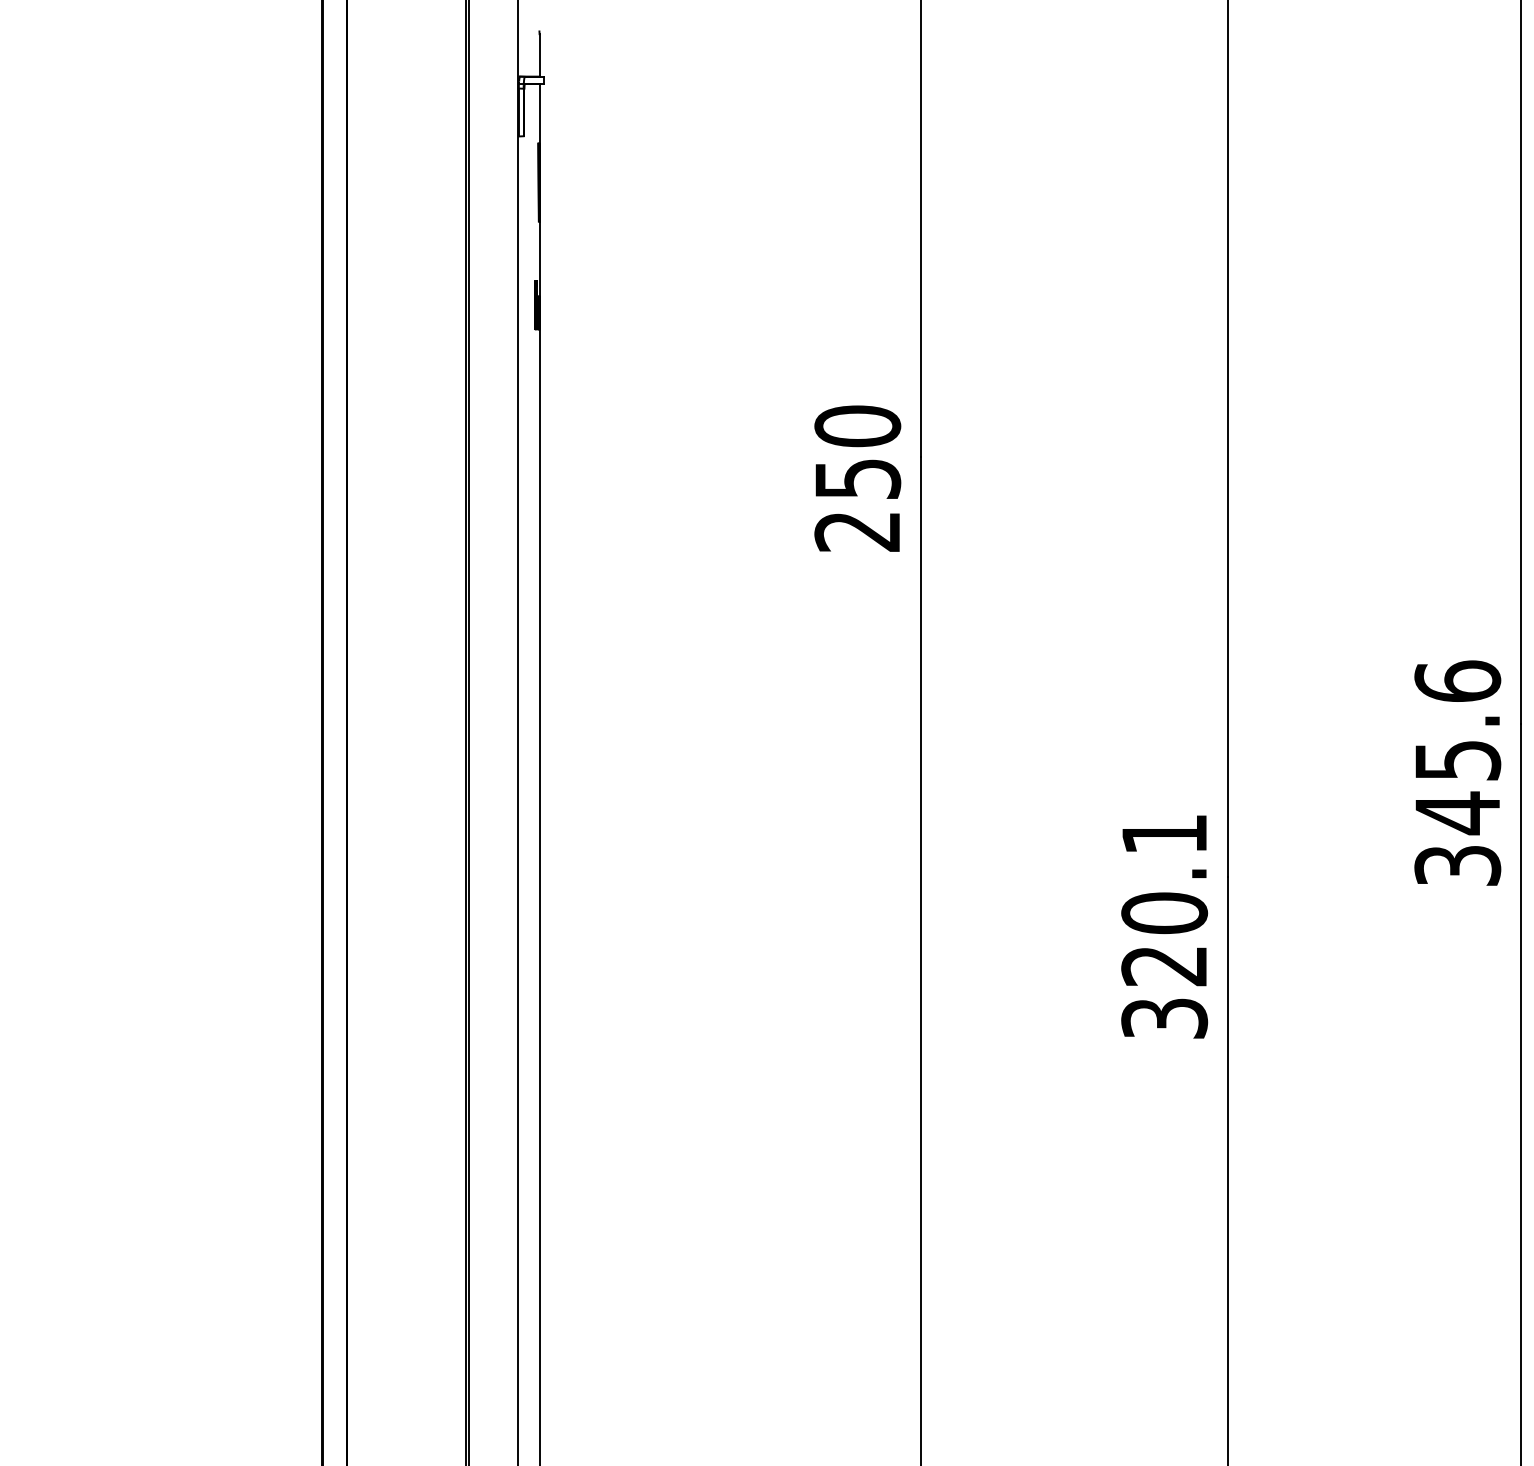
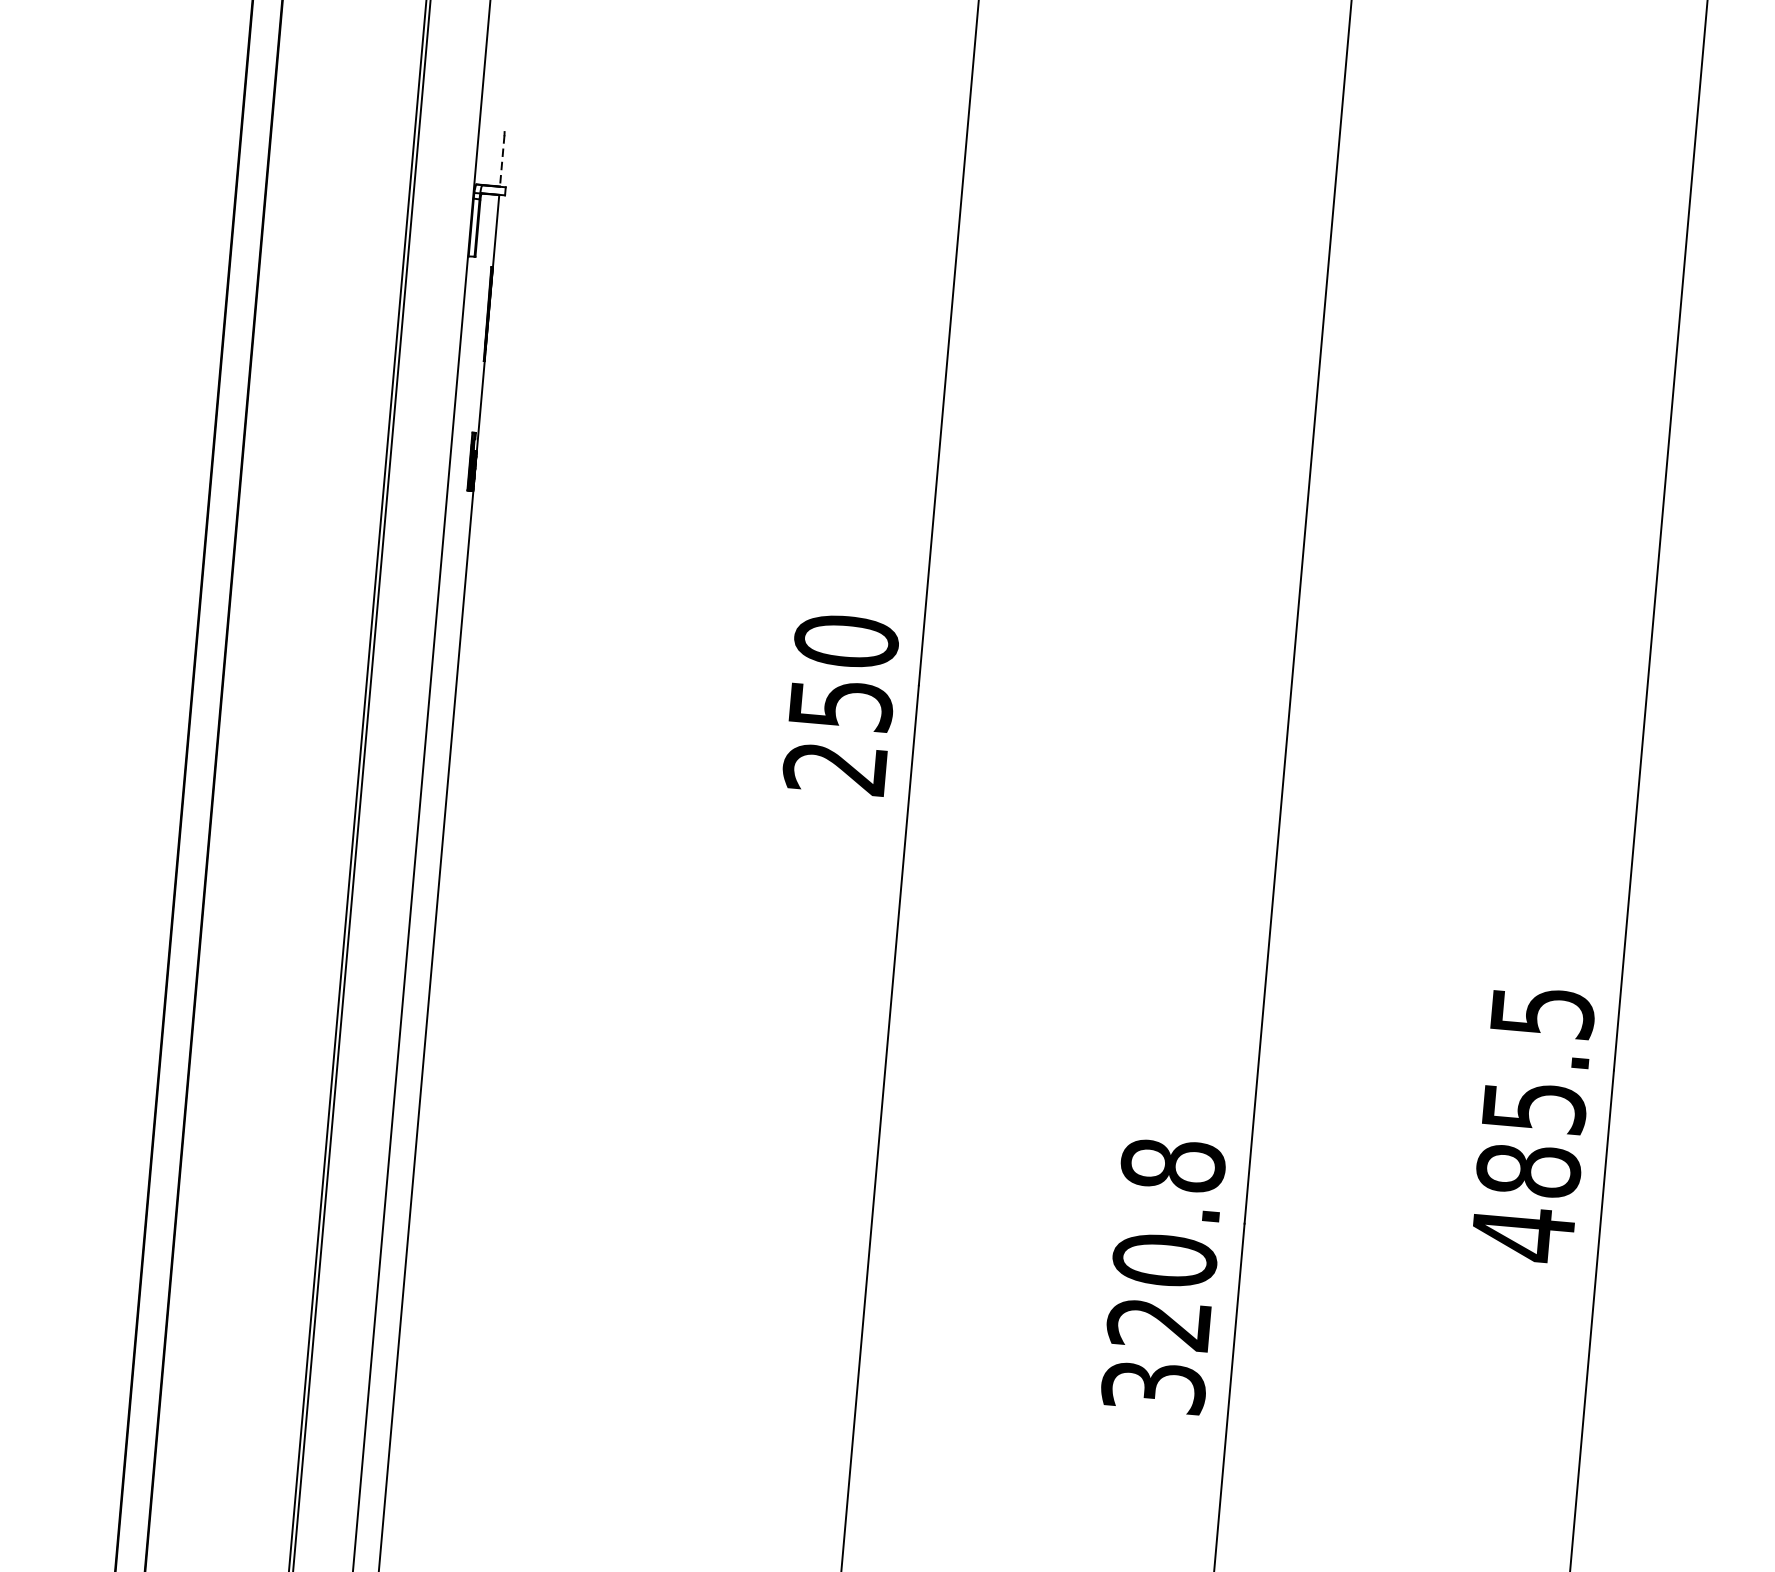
line: (539, 55) -> (502, 161), solid -> dashed
text: (1457, 773) -> (1532, 1122), 345.6 -> 485.5
text: (1164, 833) -> (1173, 1164), 320.1 -> 320.8

